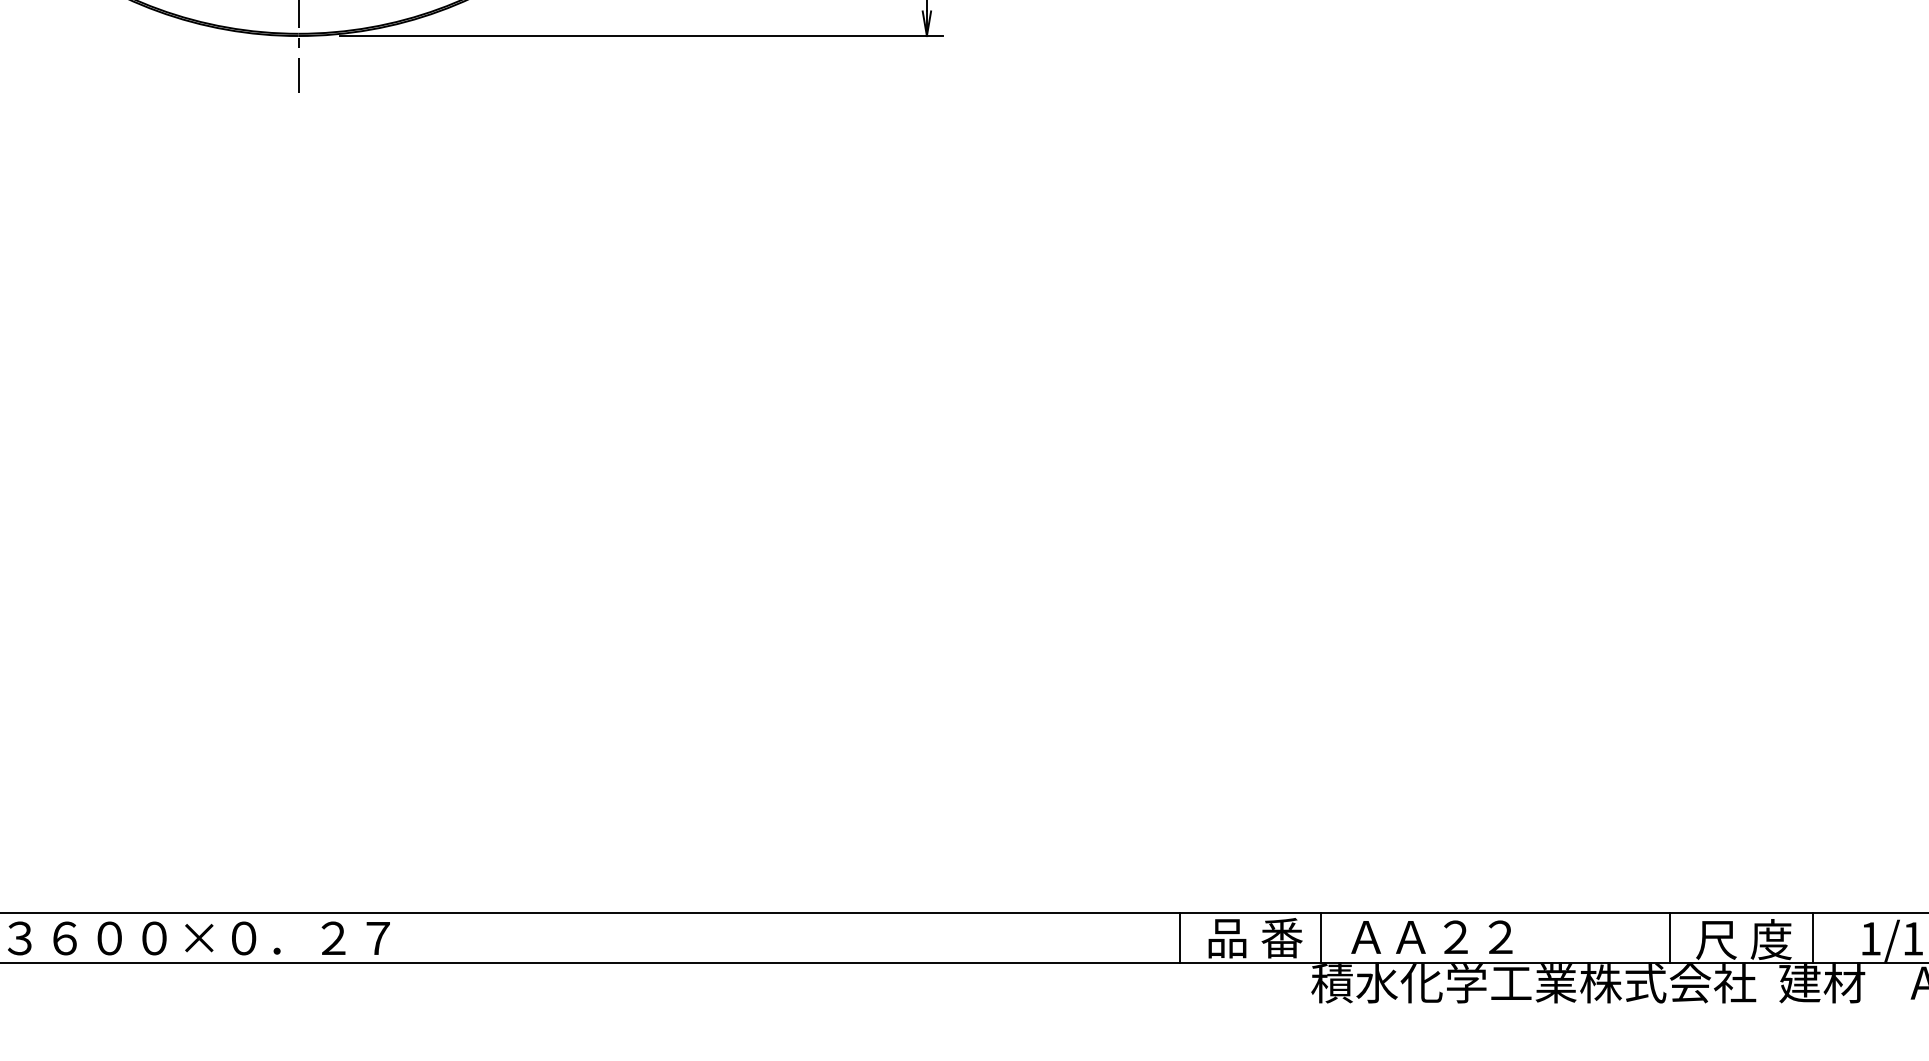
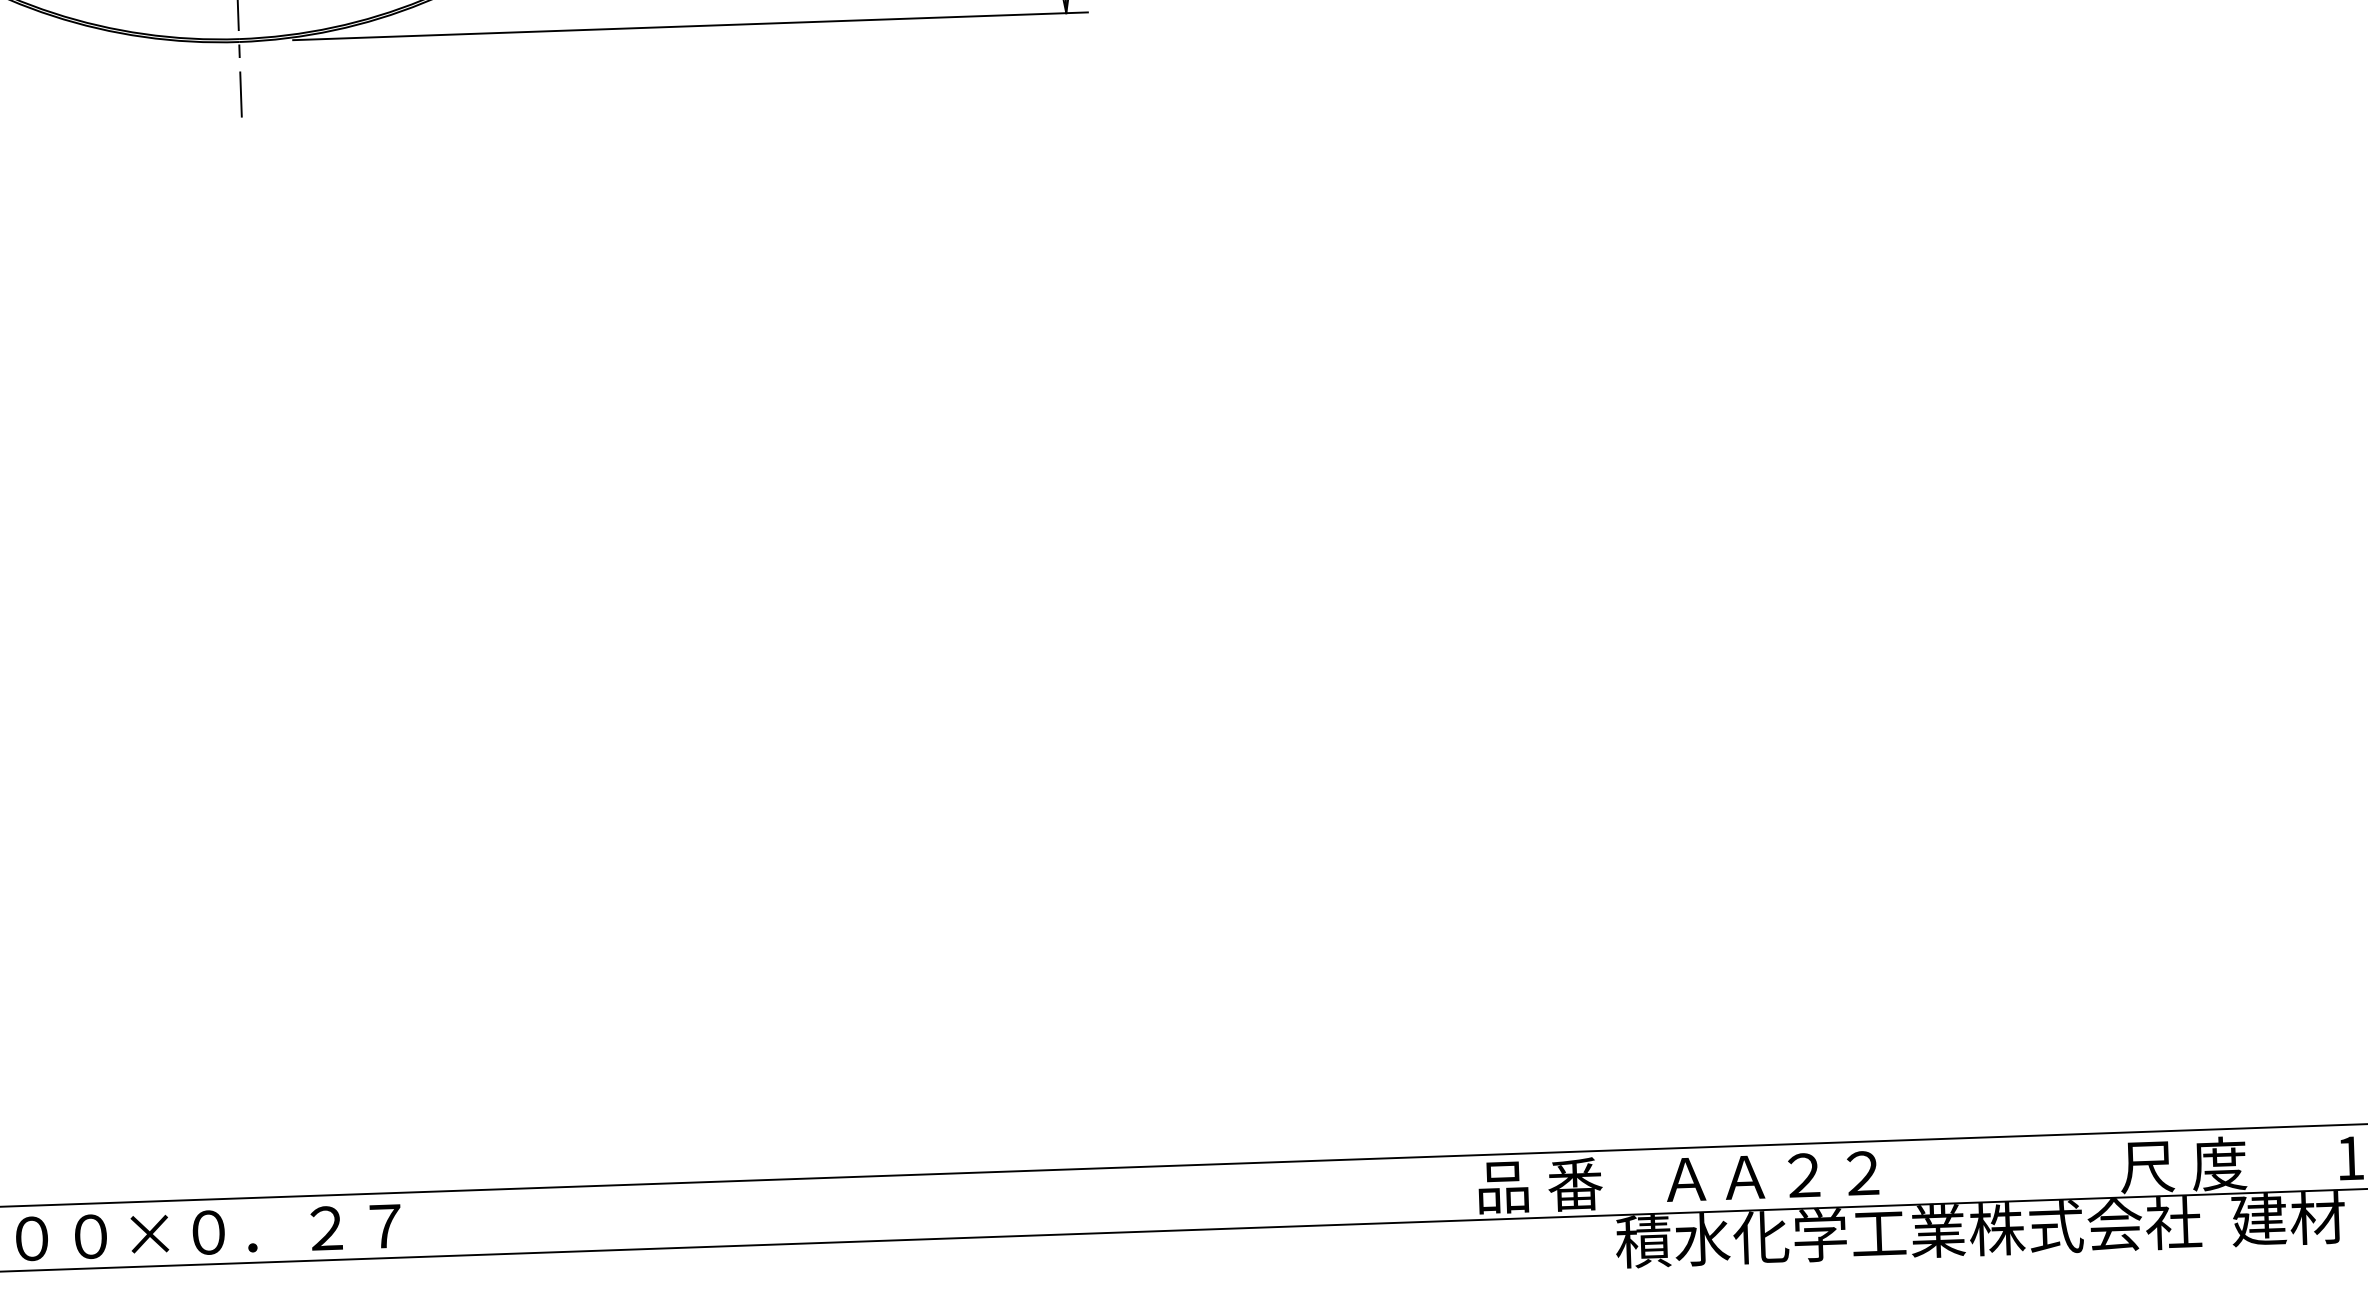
line: (1180, 937) -> (1441, 1188), removed
line: (1321, 937) -> (1627, 1181), removed
line: (1670, 937) -> (2086, 1165), removed
line: (1813, 937) -> (2274, 1159), removed

